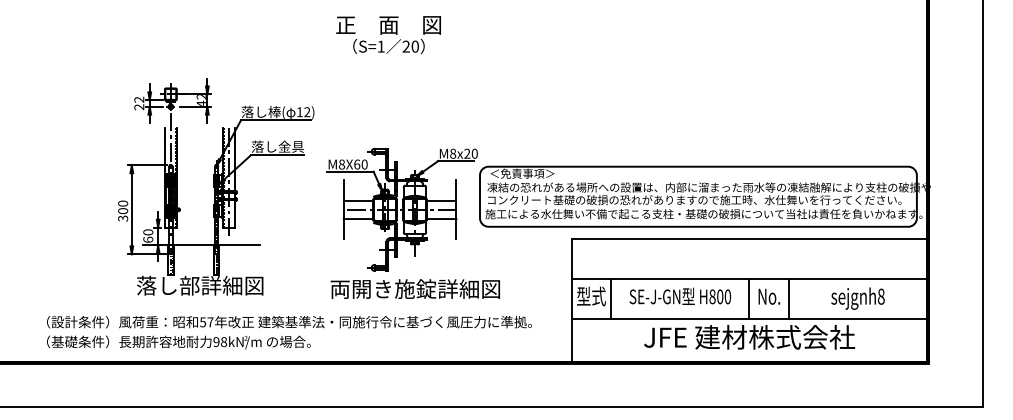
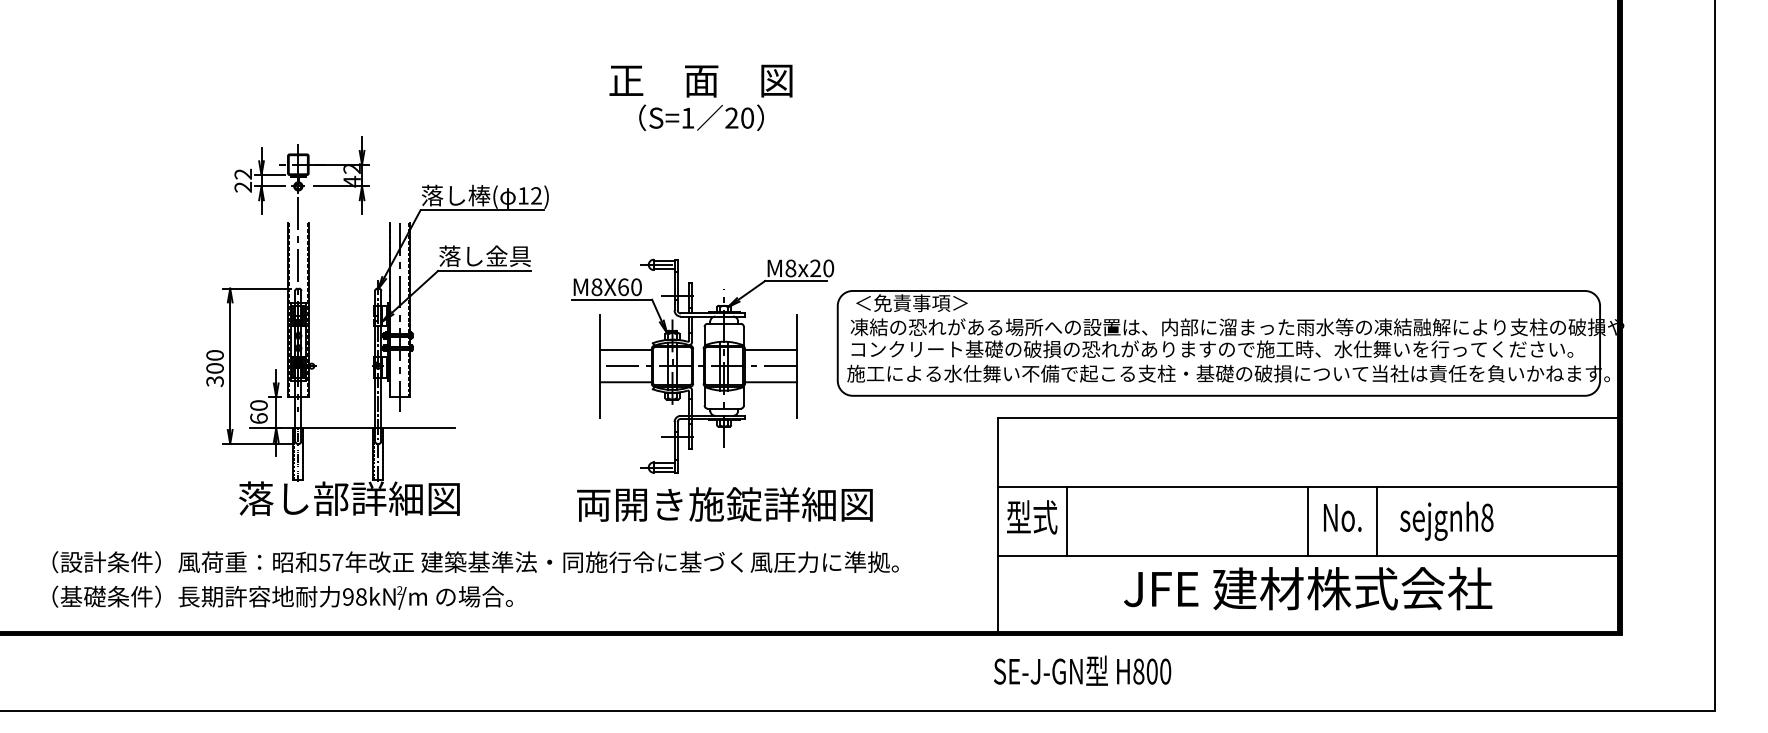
text: (388, 34) -> (700, 96), moved
text: (679, 295) -> (1081, 669), moved
text: (857, 298) -> (1445, 520), moved
text: (289, 332) -> (475, 580), moved

